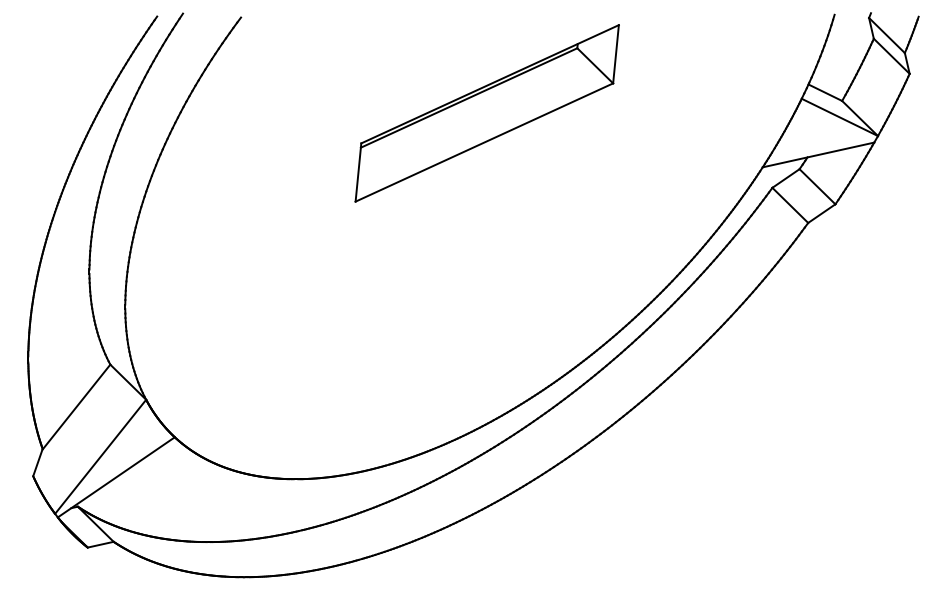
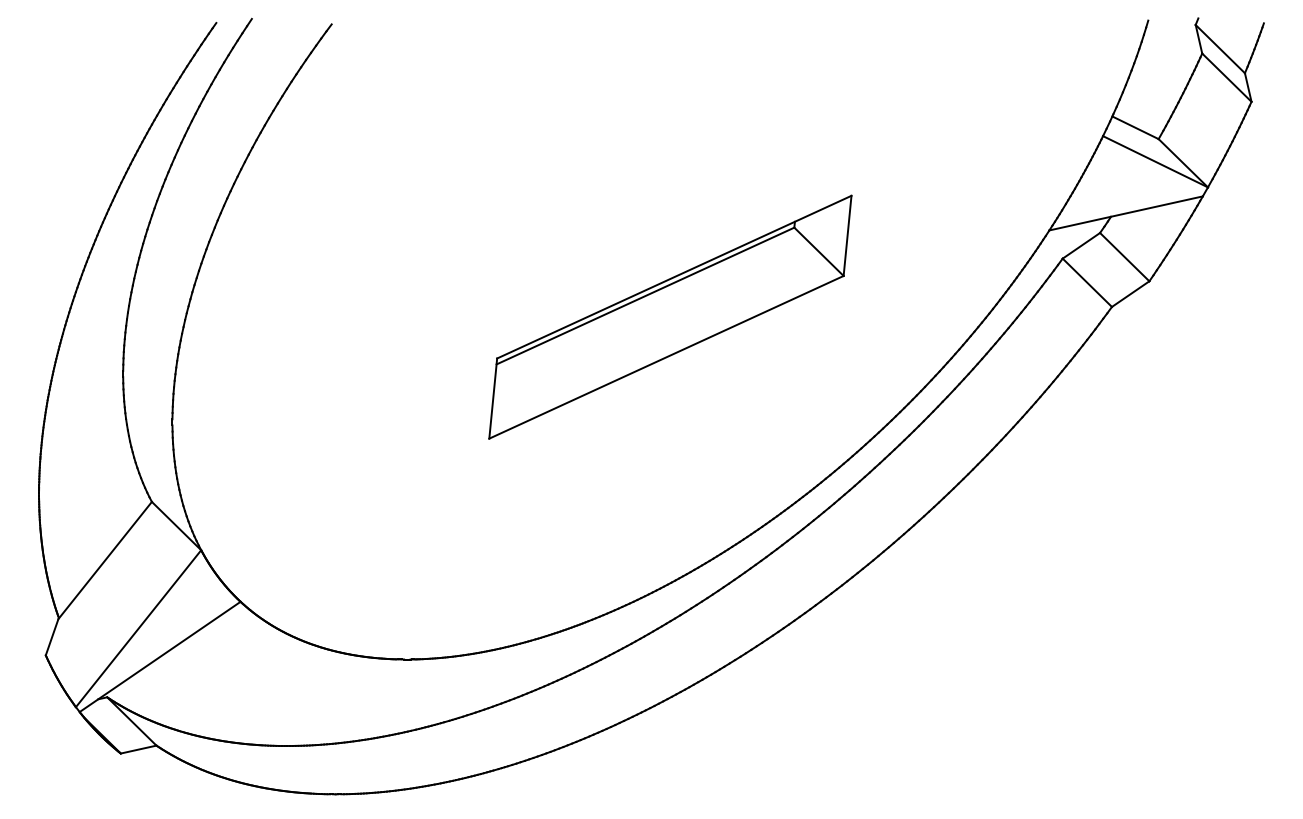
part: (487, 112) -> (670, 316), moved

